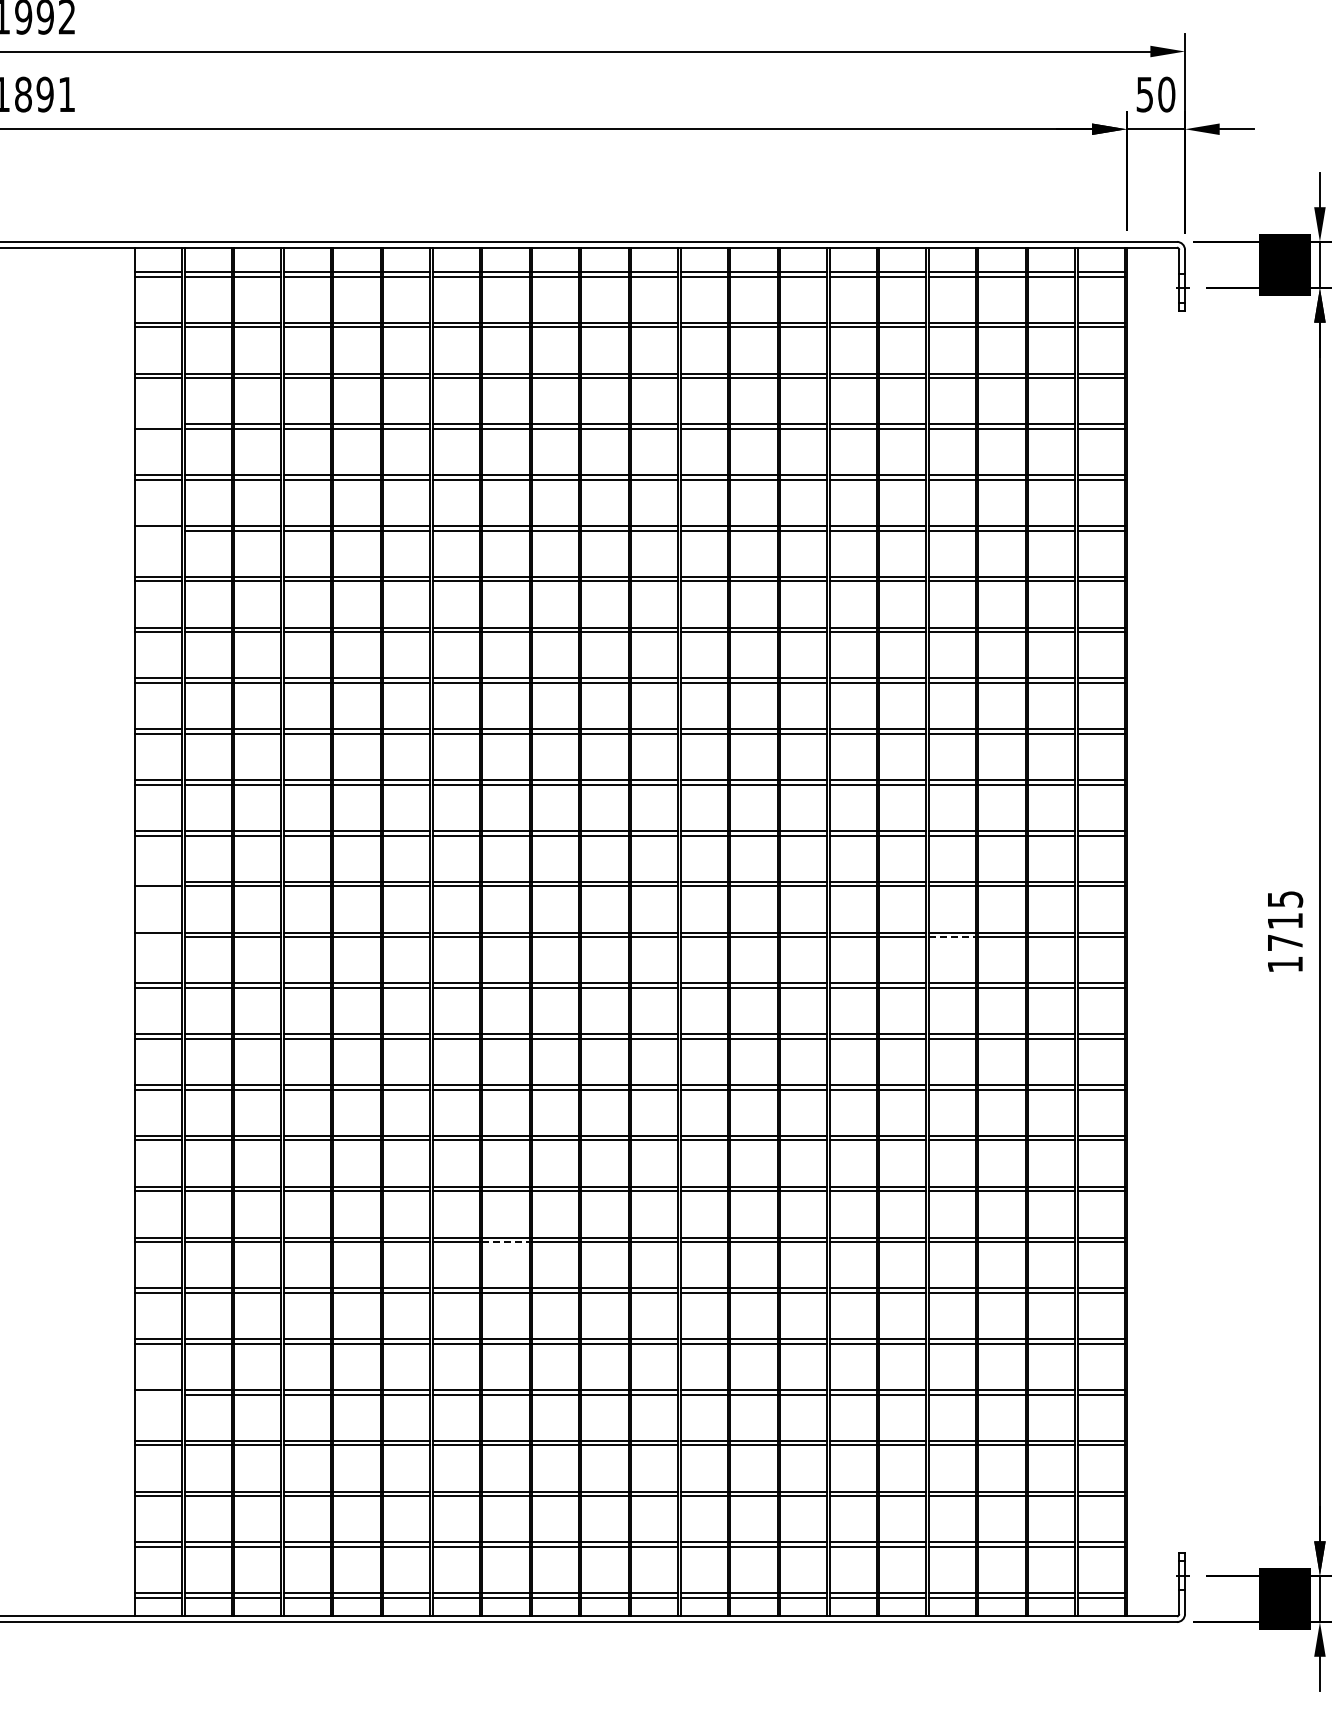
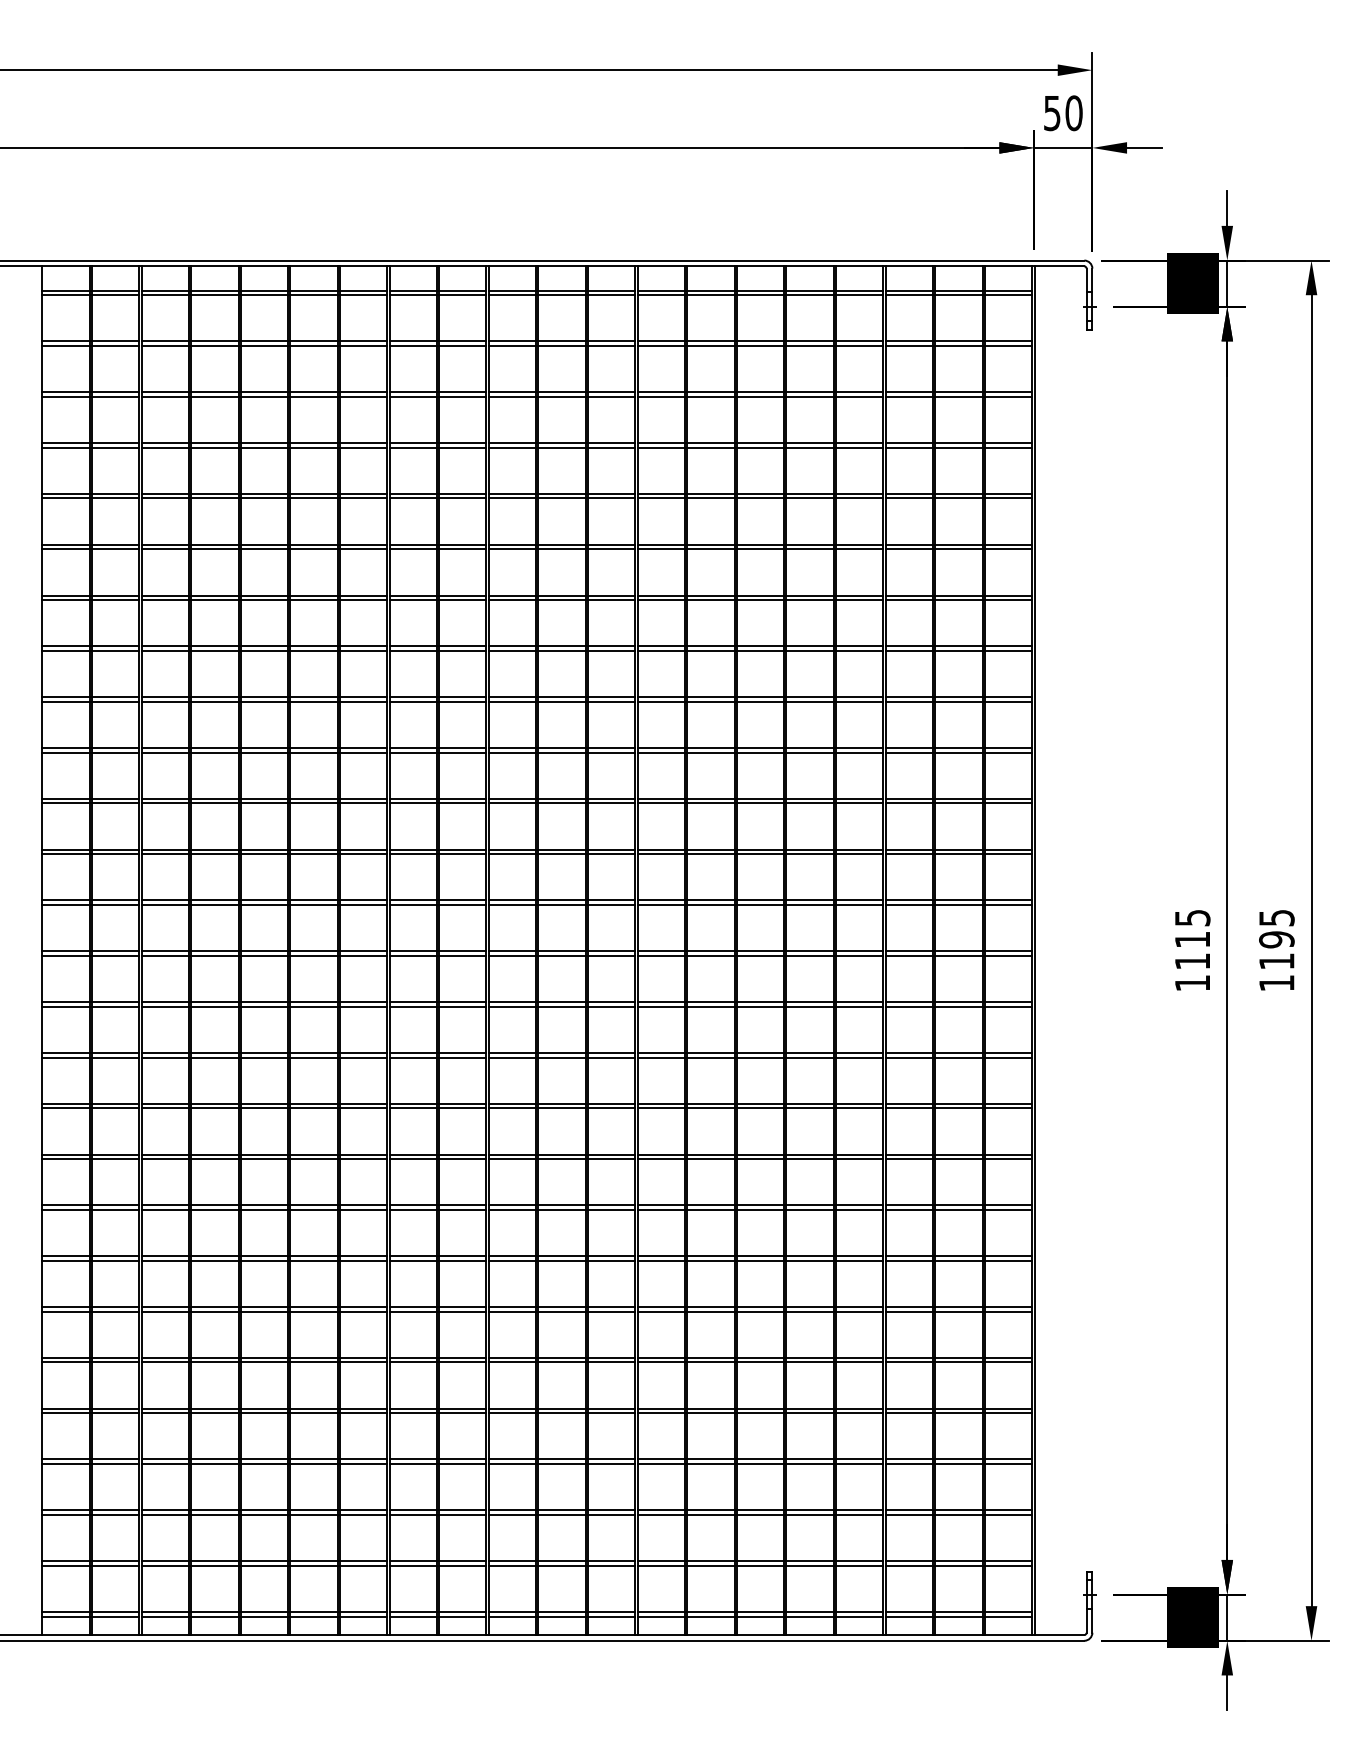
line: (158, 424) -> (65, 443), added
line: (158, 530) -> (65, 549), added
line: (158, 881) -> (65, 900), added
line: (158, 936) -> (65, 955), added
line: (952, 936) -> (859, 955), dashed -> solid
text: (1285, 942) -> (1192, 961), 1715 -> 1115
line: (506, 1241) -> (413, 1260), dashed -> solid
line: (158, 1394) -> (65, 1413), added

